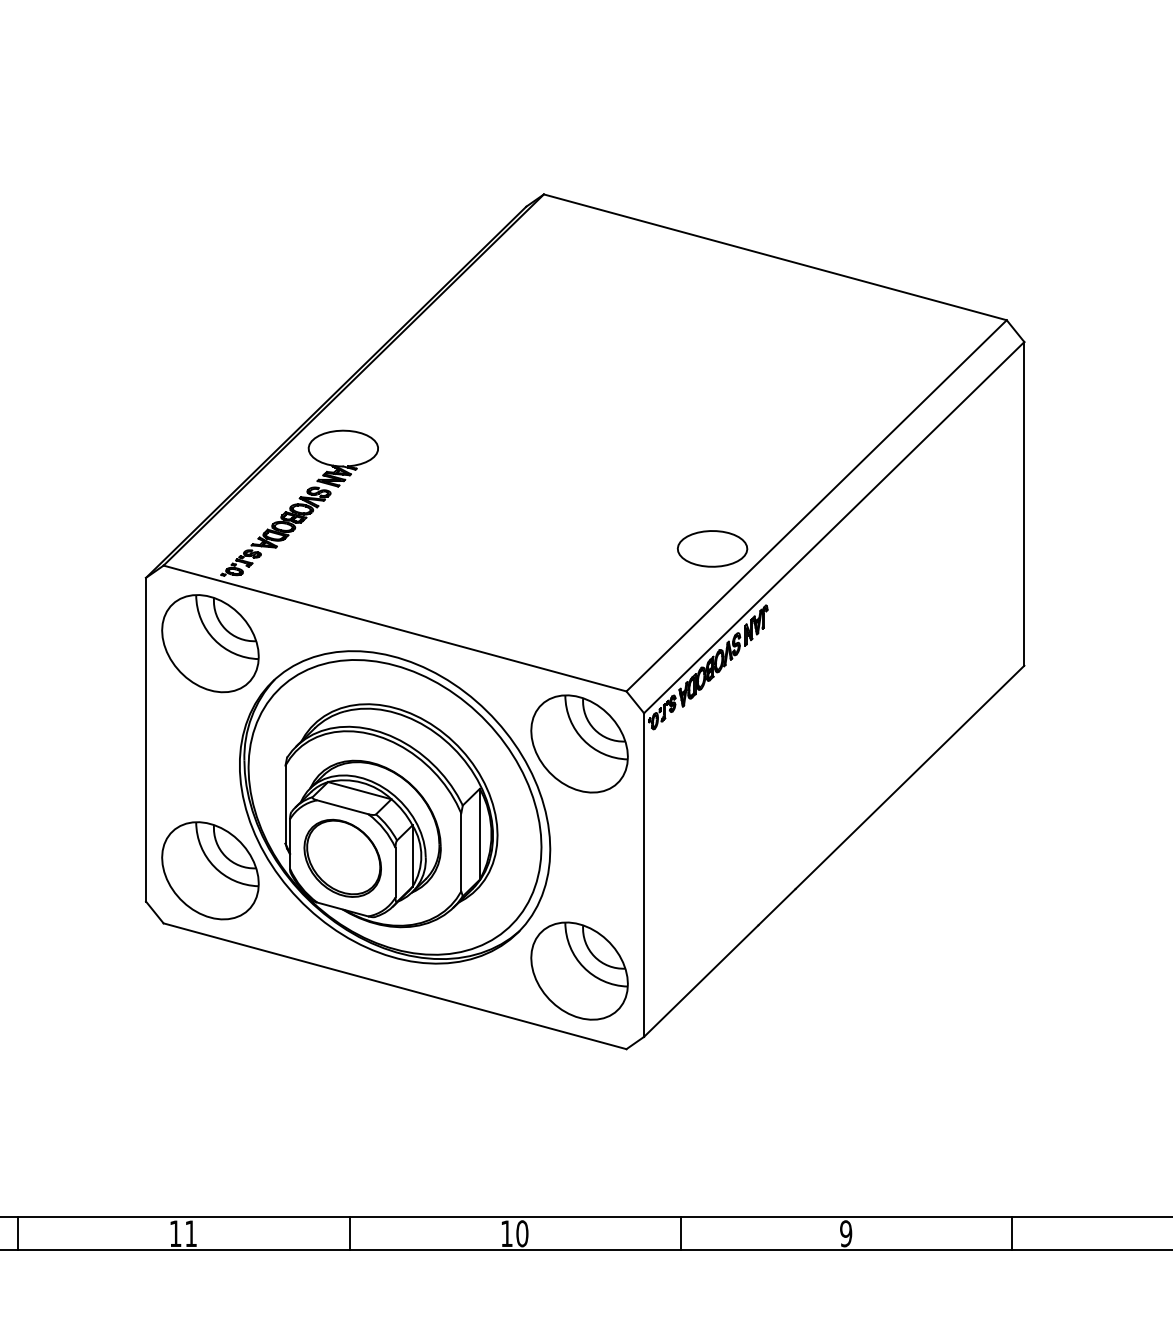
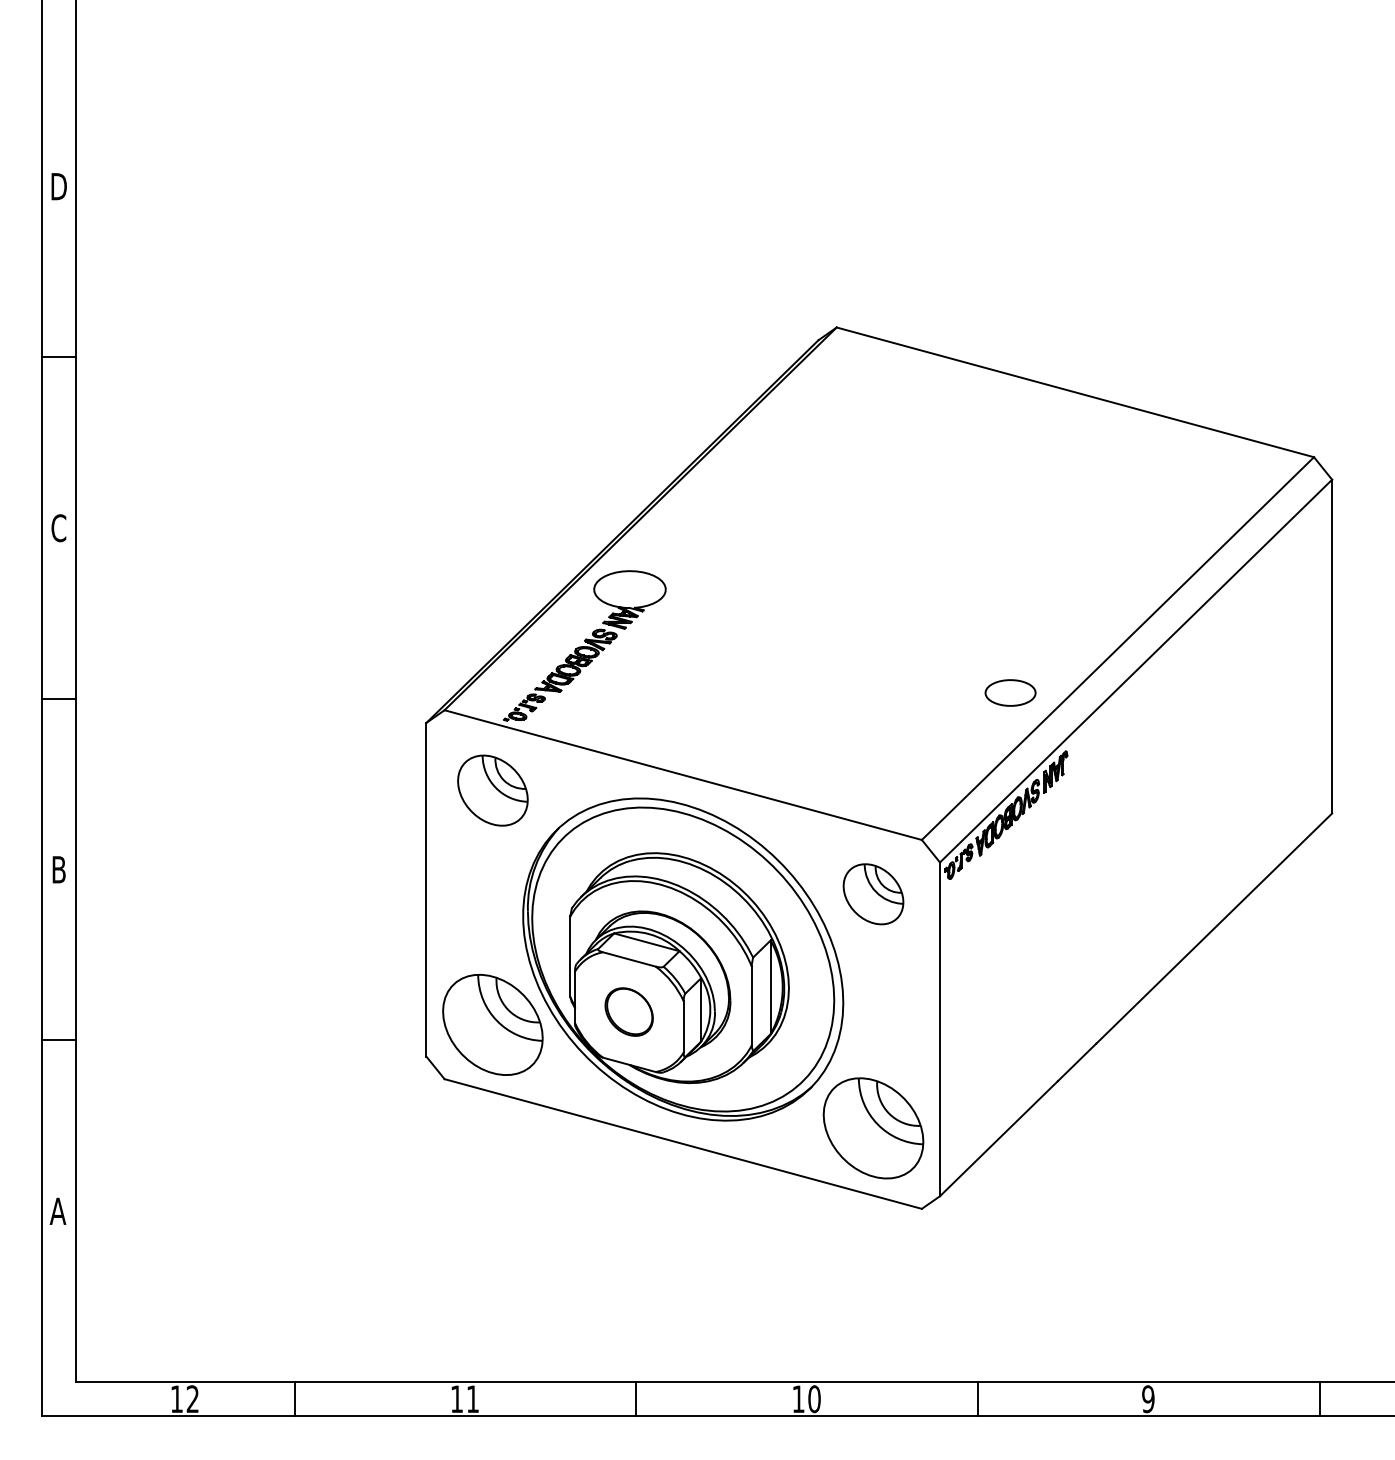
part: (712, 548) -> (1010, 692), size x0.7
part: (210, 643) -> (492, 790), size x0.7
part: (579, 744) -> (873, 894), size x0.6
part: (341, 857) -> (628, 1011), size x0.6

